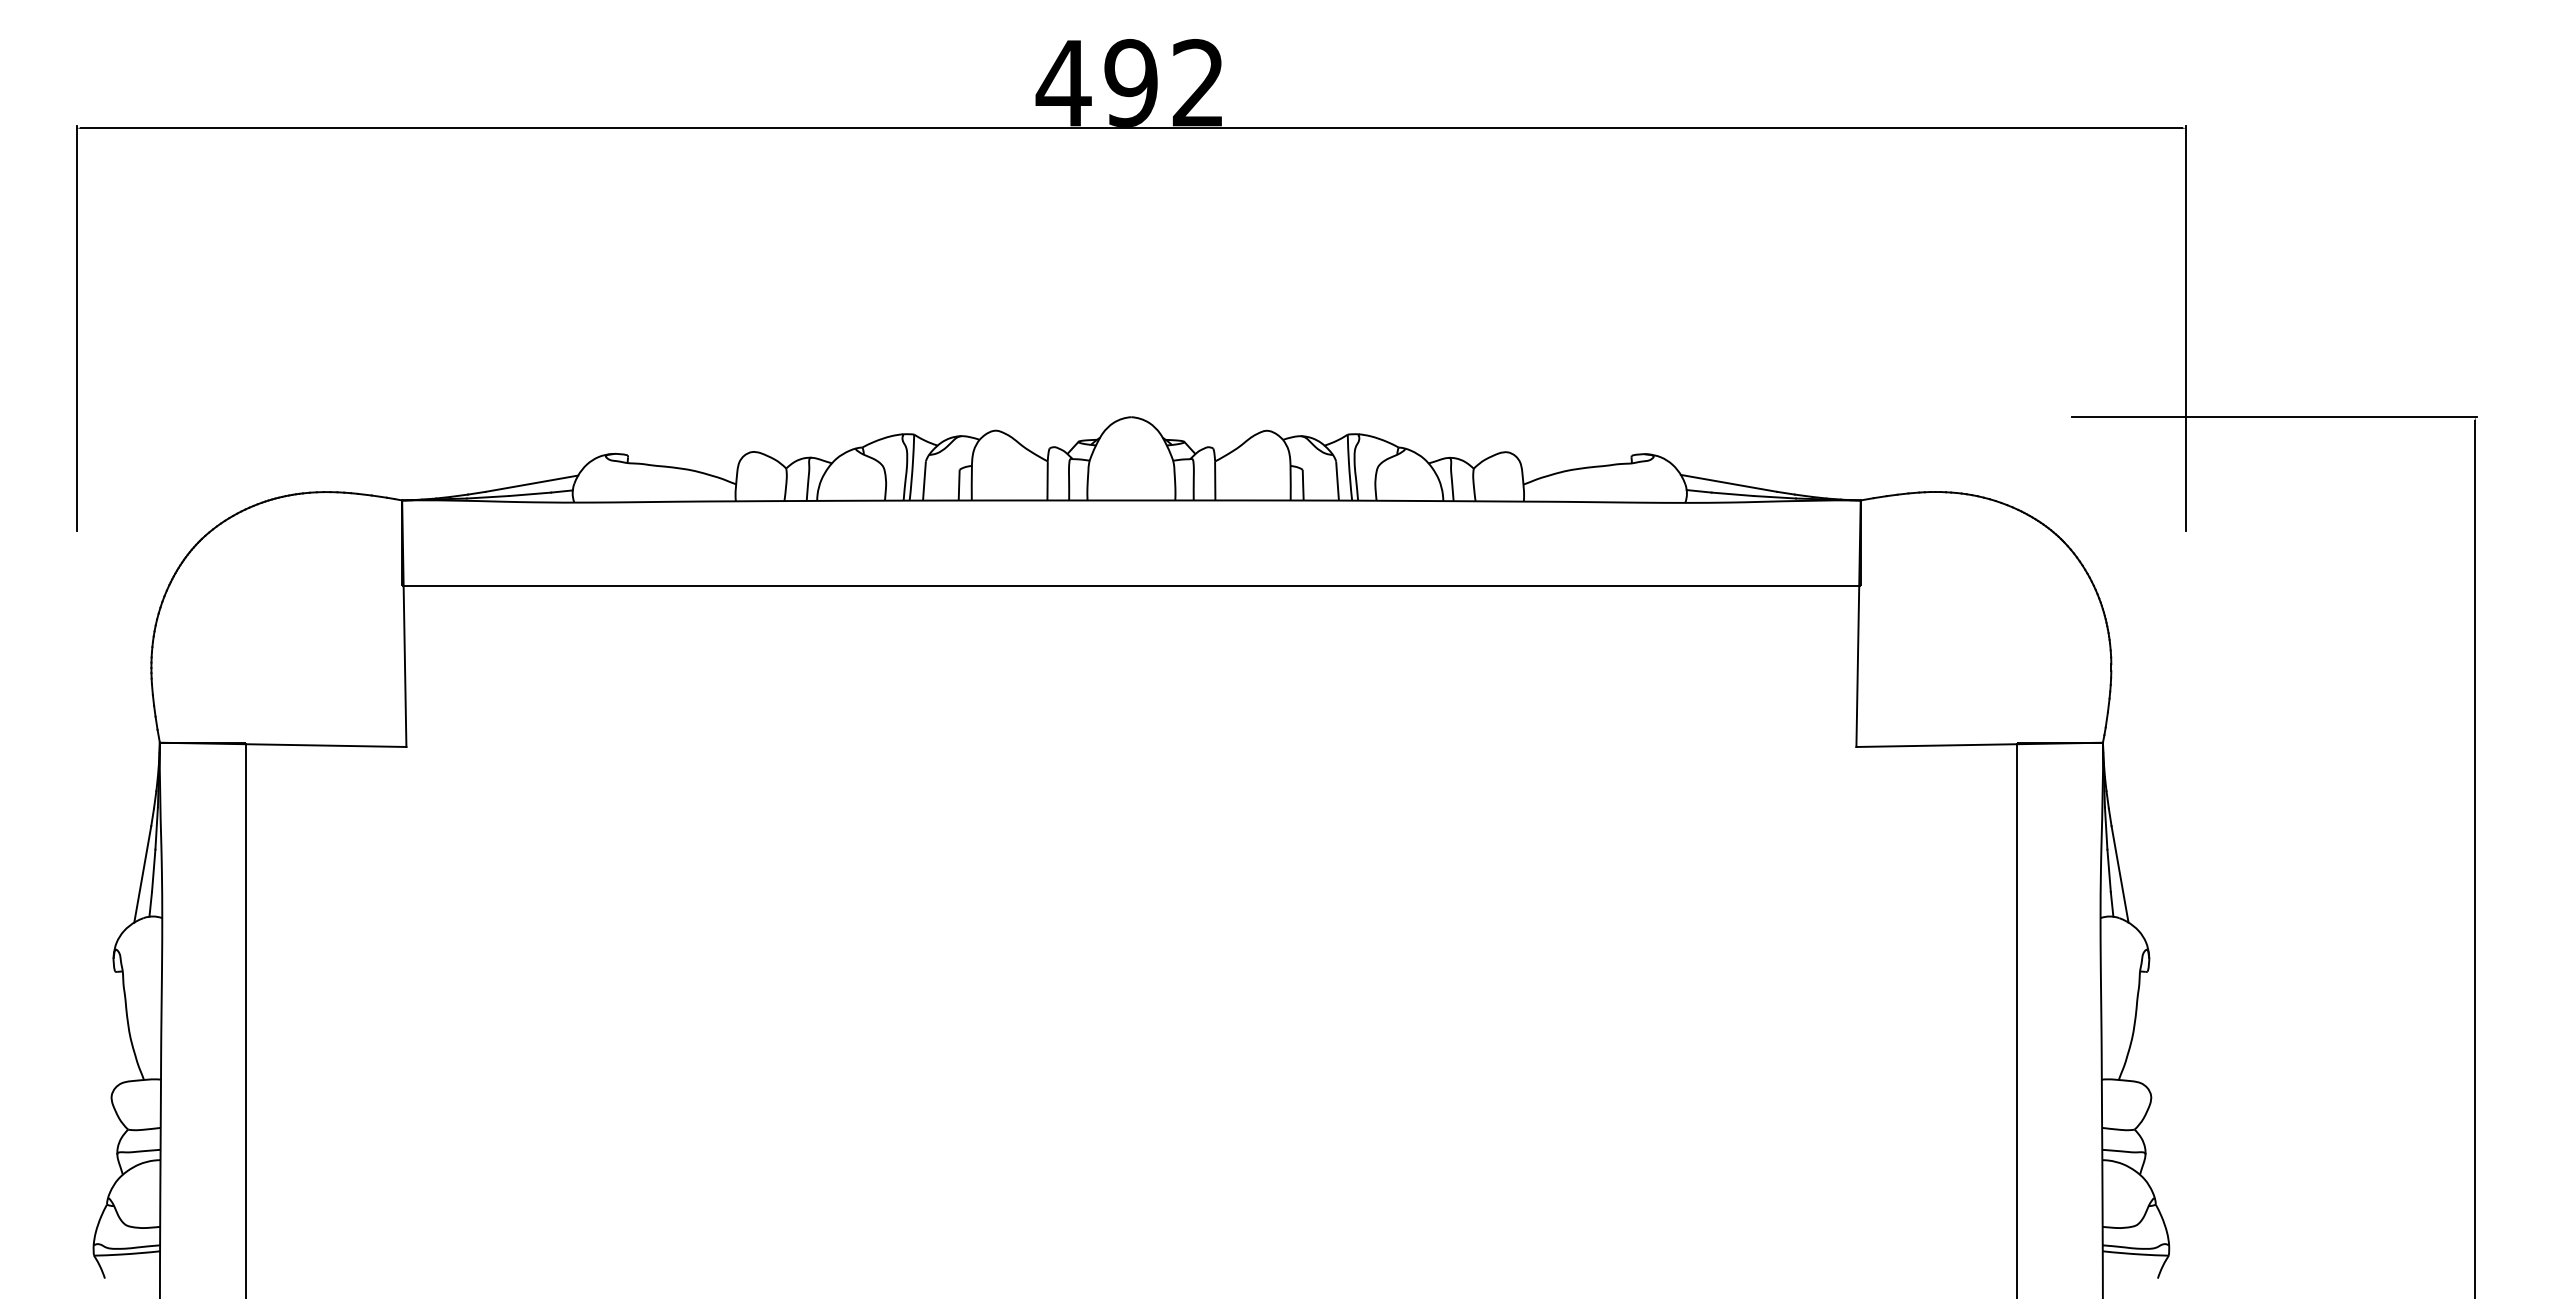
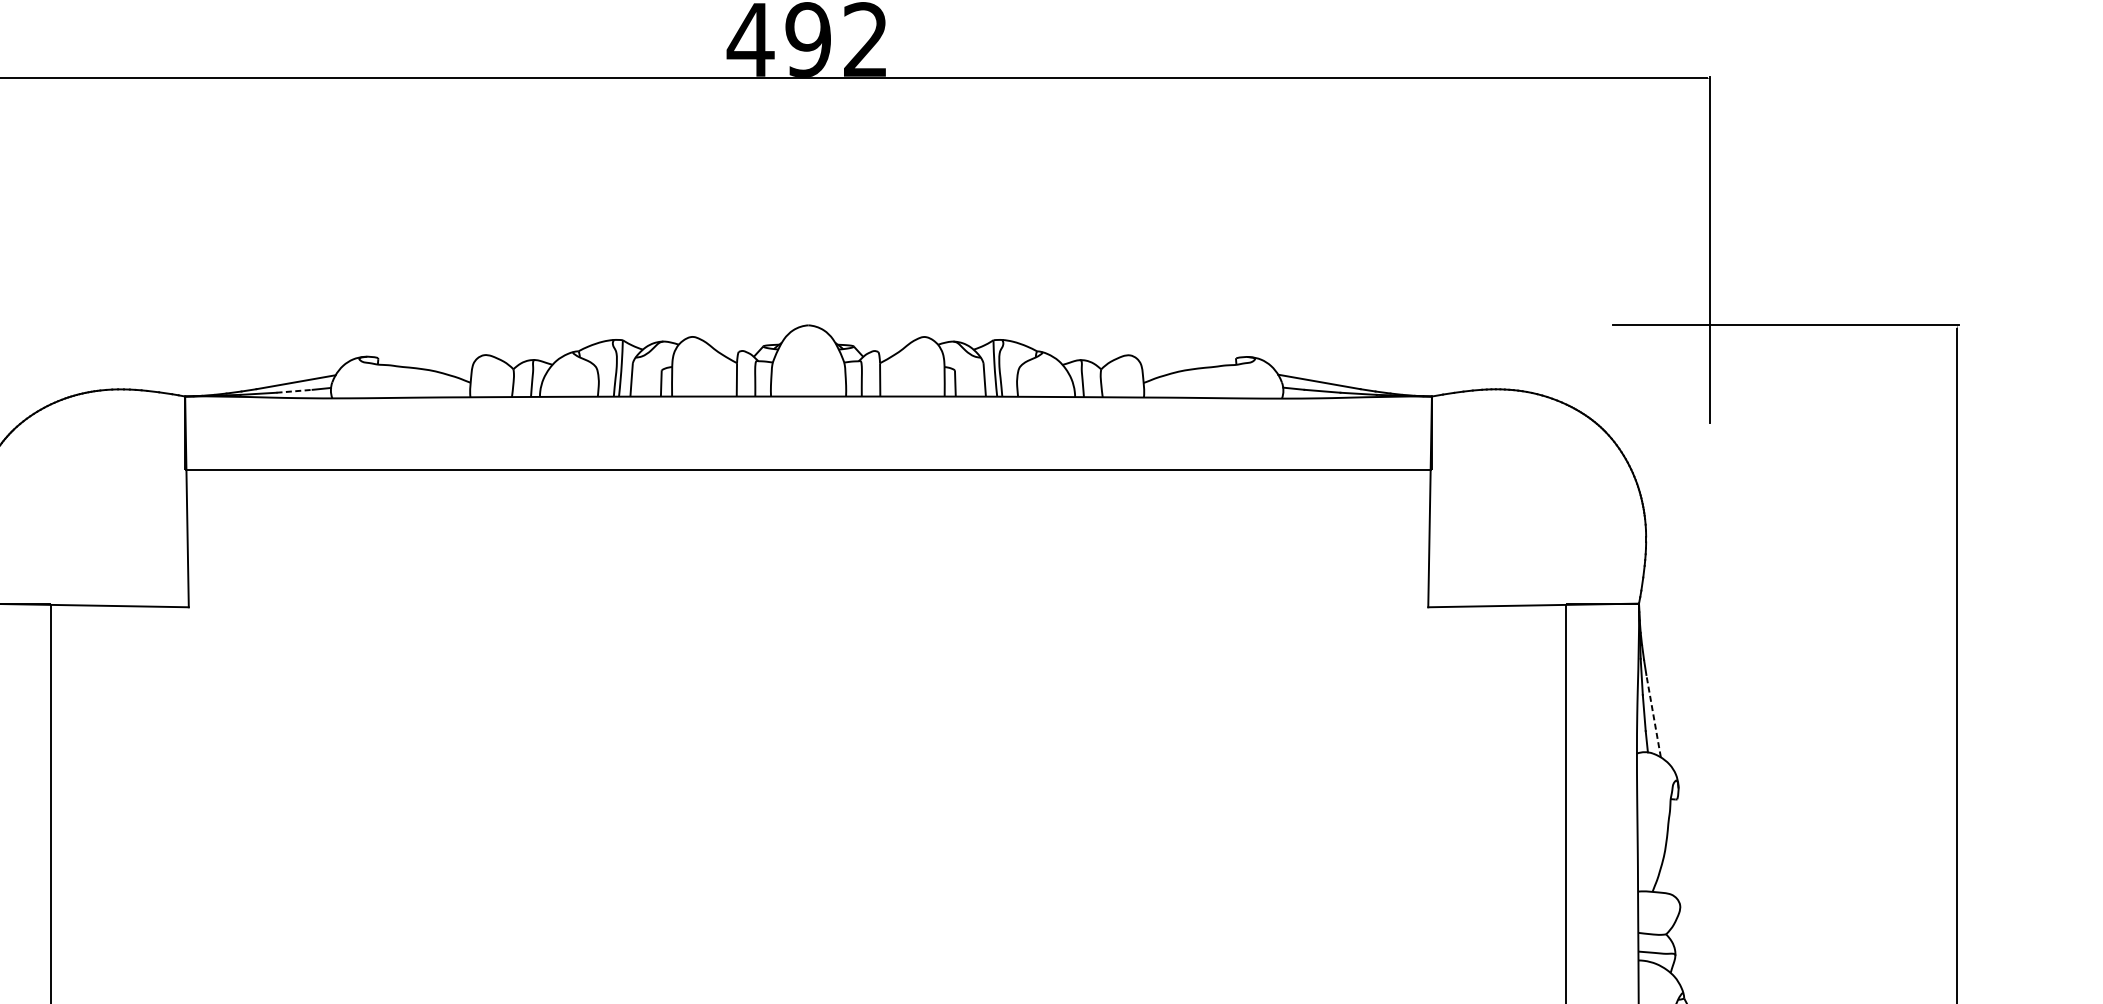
line: (530, 494) -> (294, 391), solid -> dashed
line: (2120, 874) -> (1654, 716), solid -> dashed

